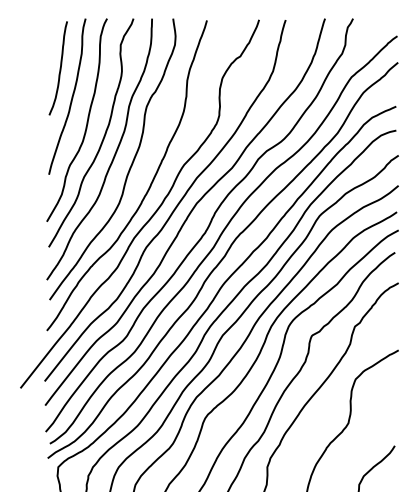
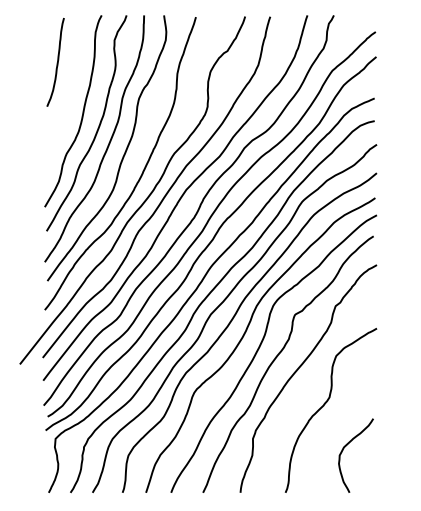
curve: (70, 98) -> (67, 90), removed

